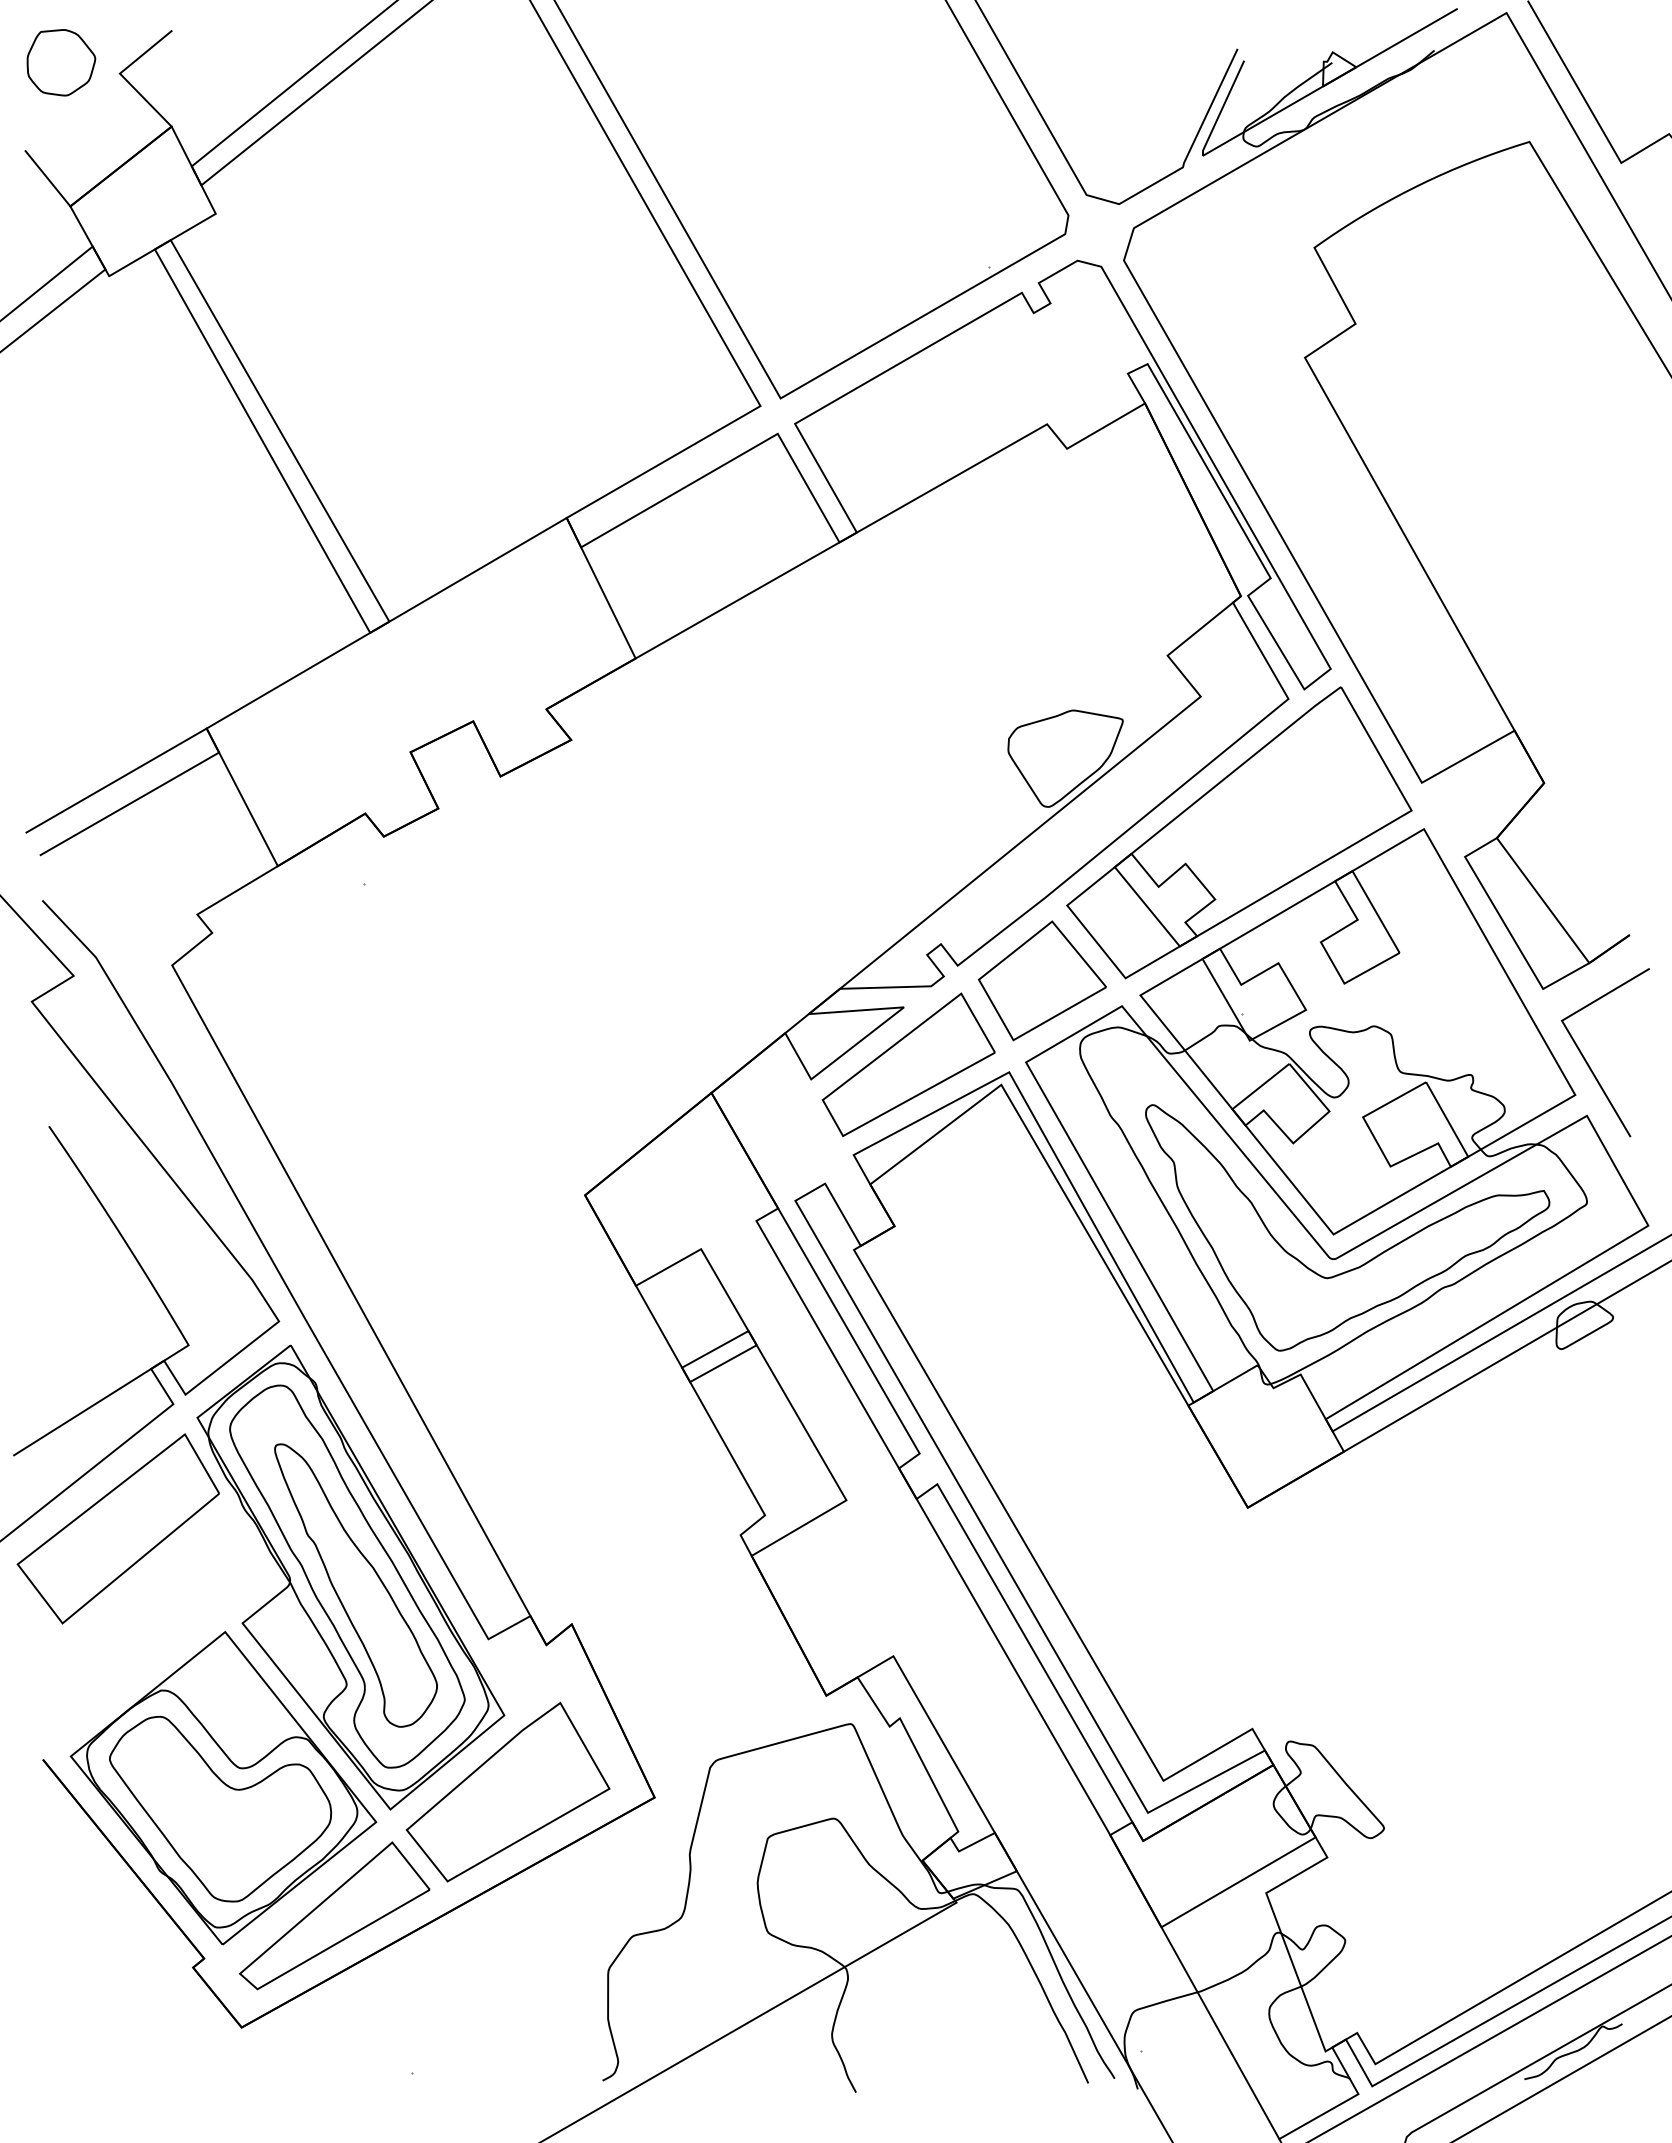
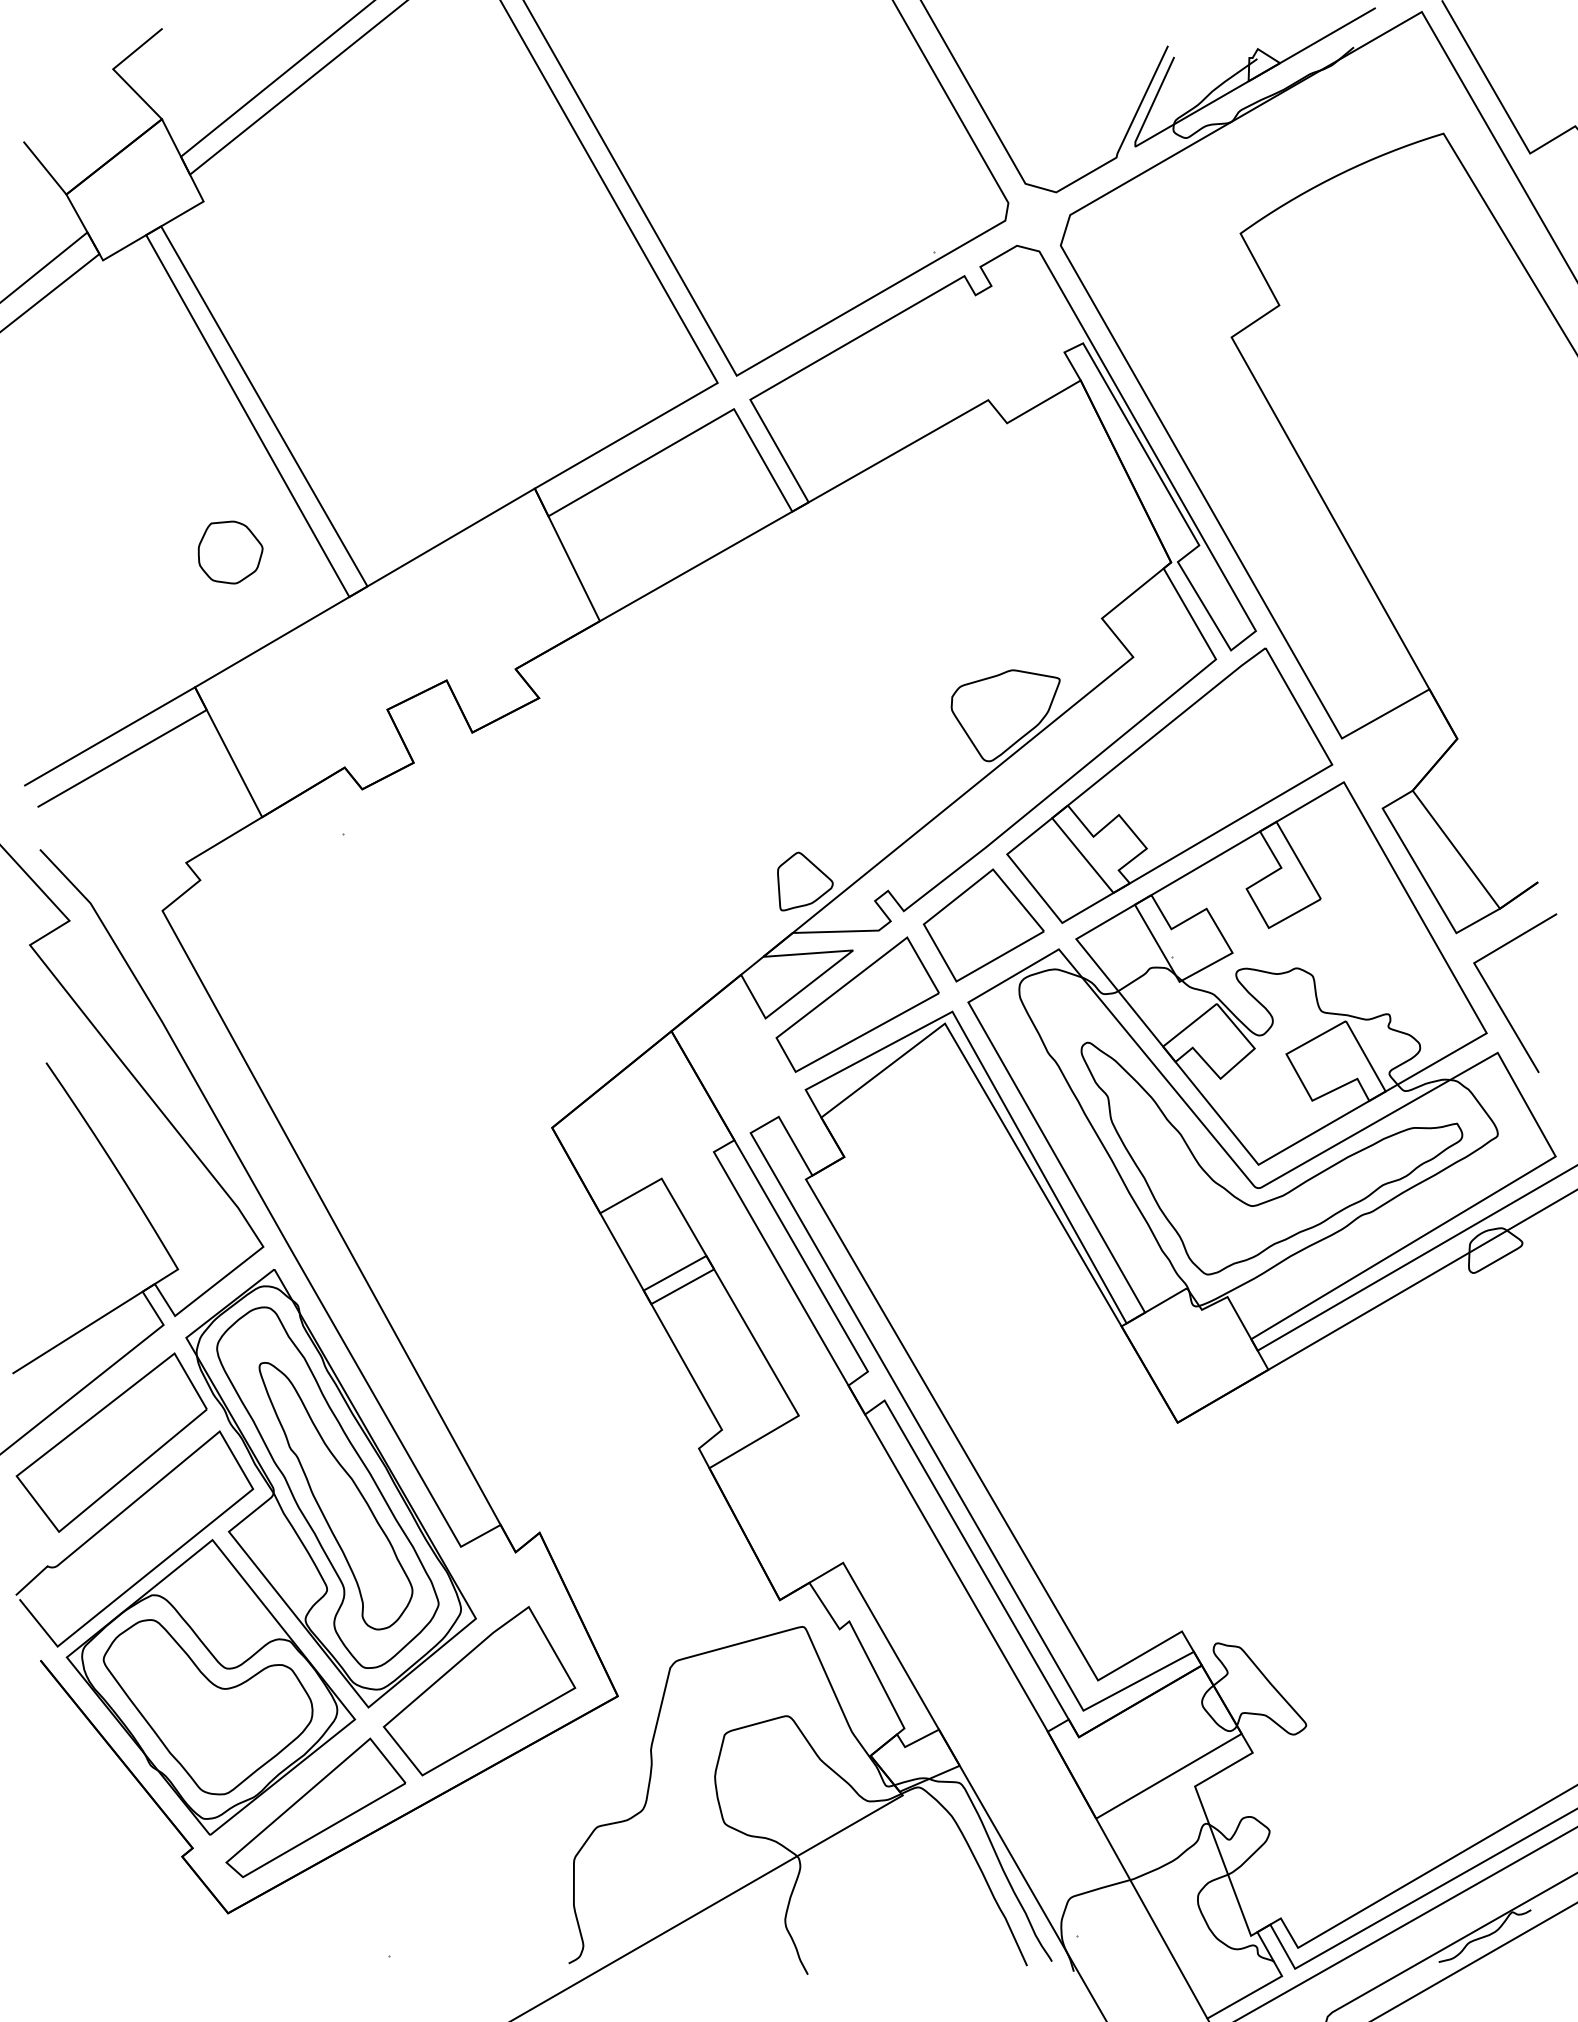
part: (61, 62) -> (230, 552), moved
part: (853, 933) -> (805, 880), added
curve: (125, 1607) -> (118, 1516), added

